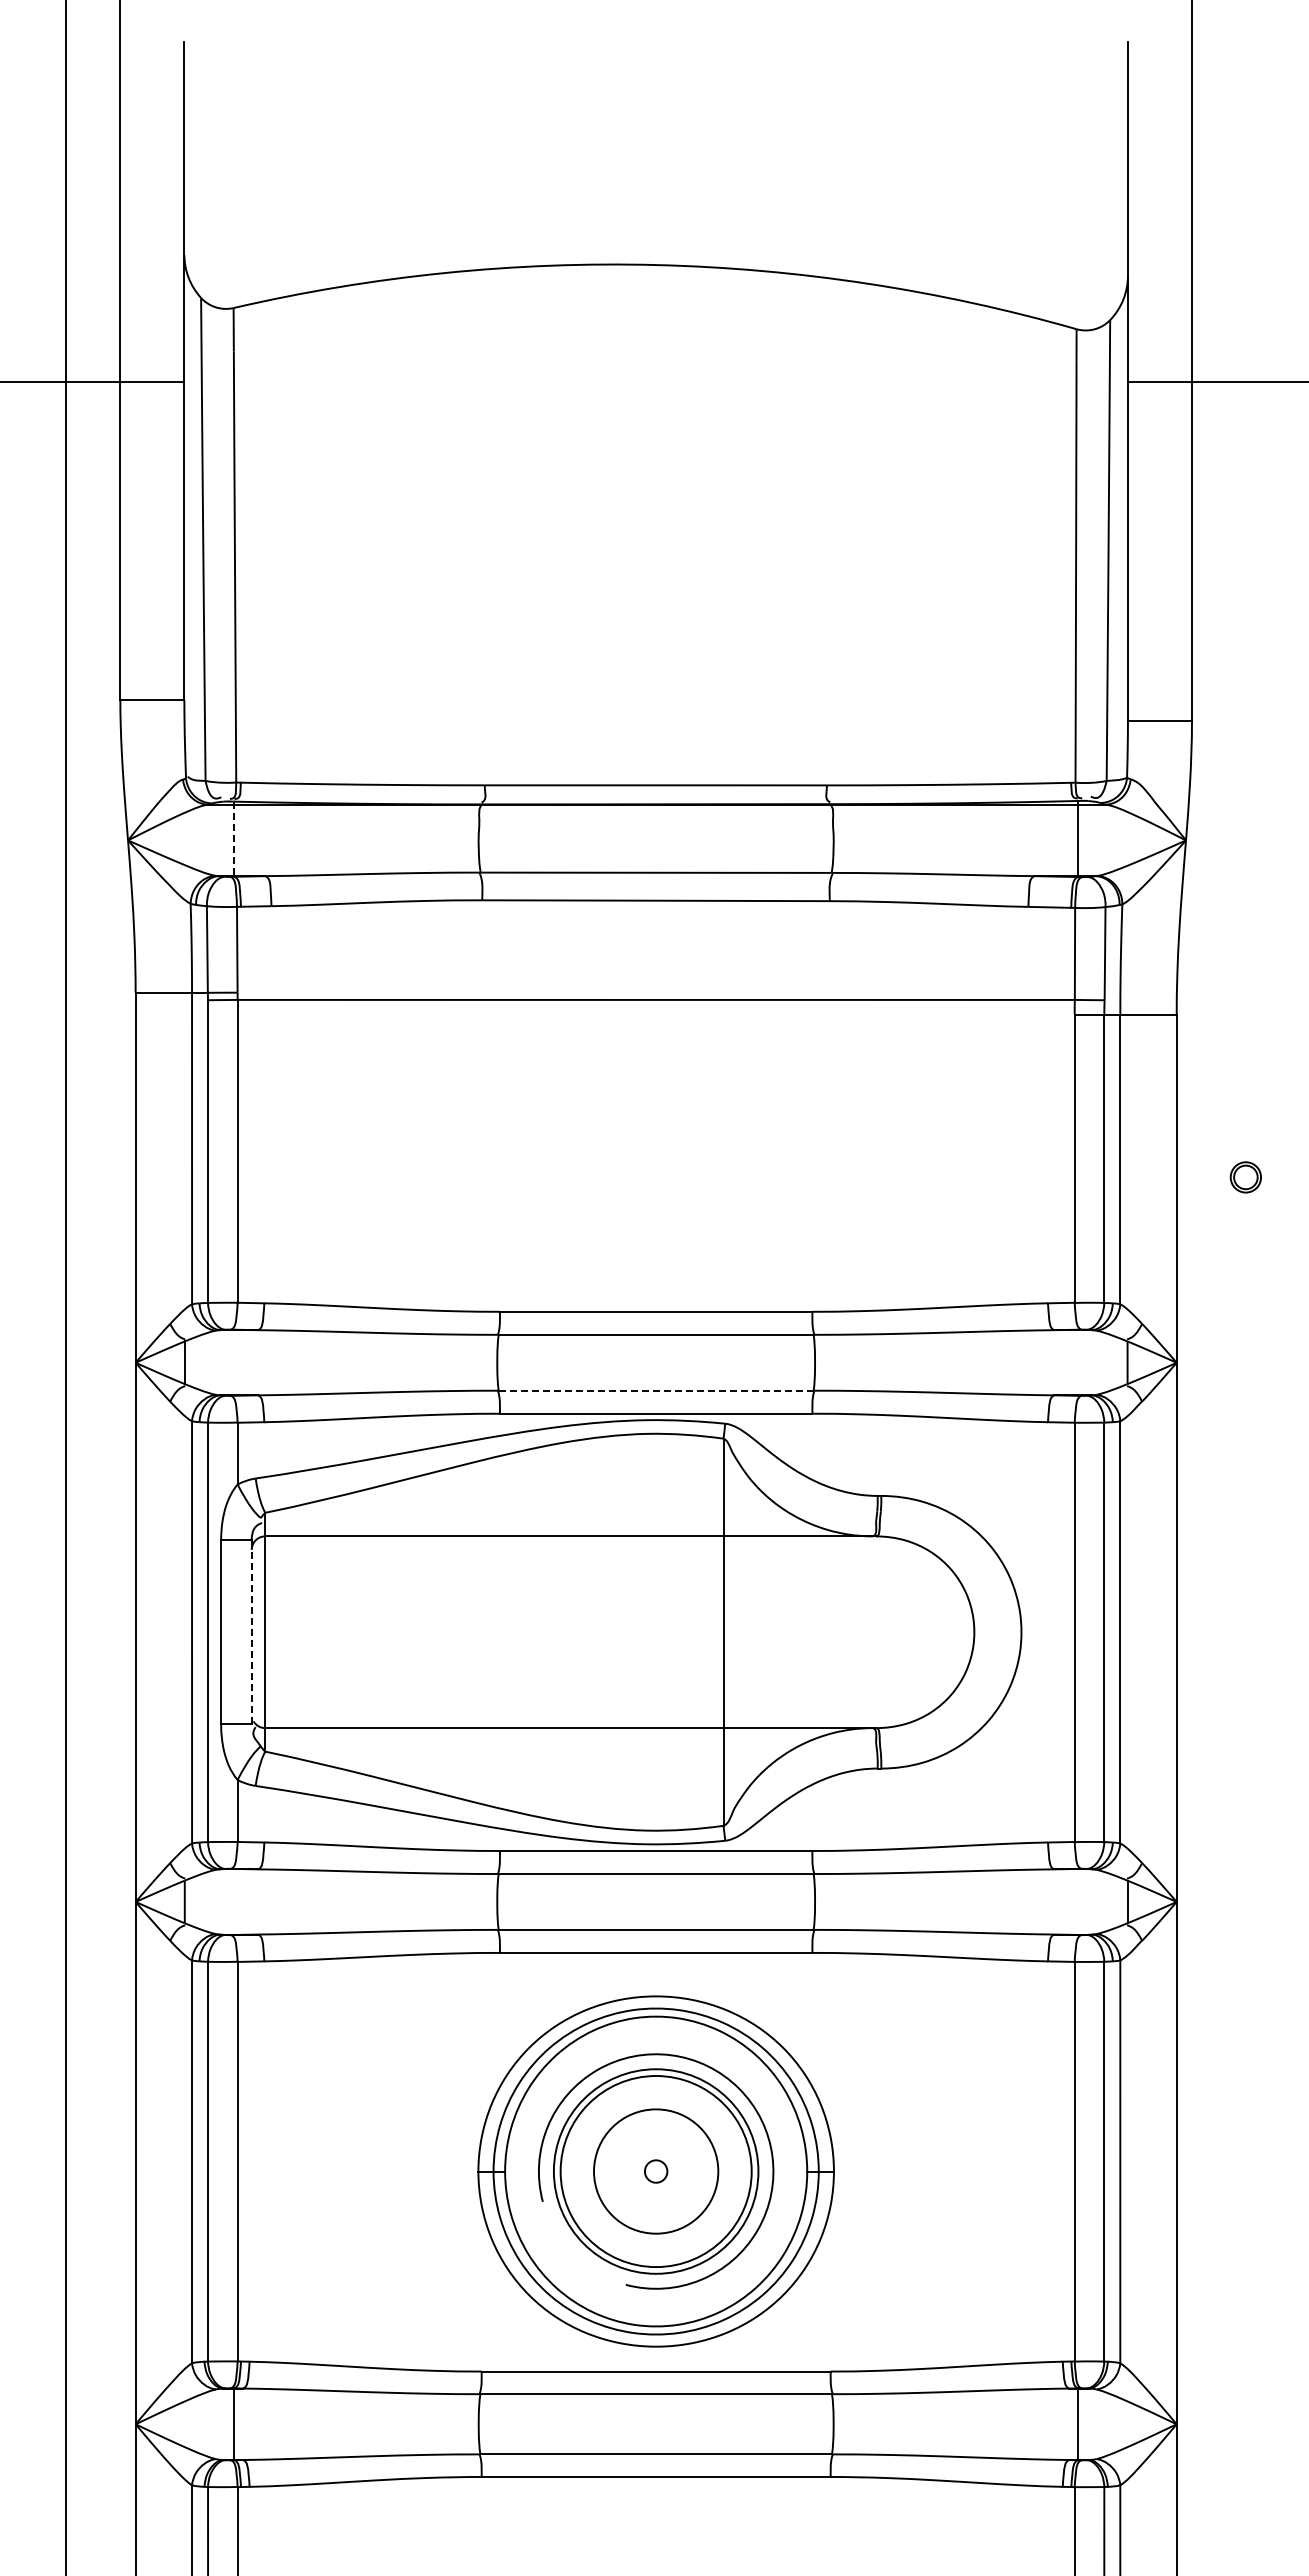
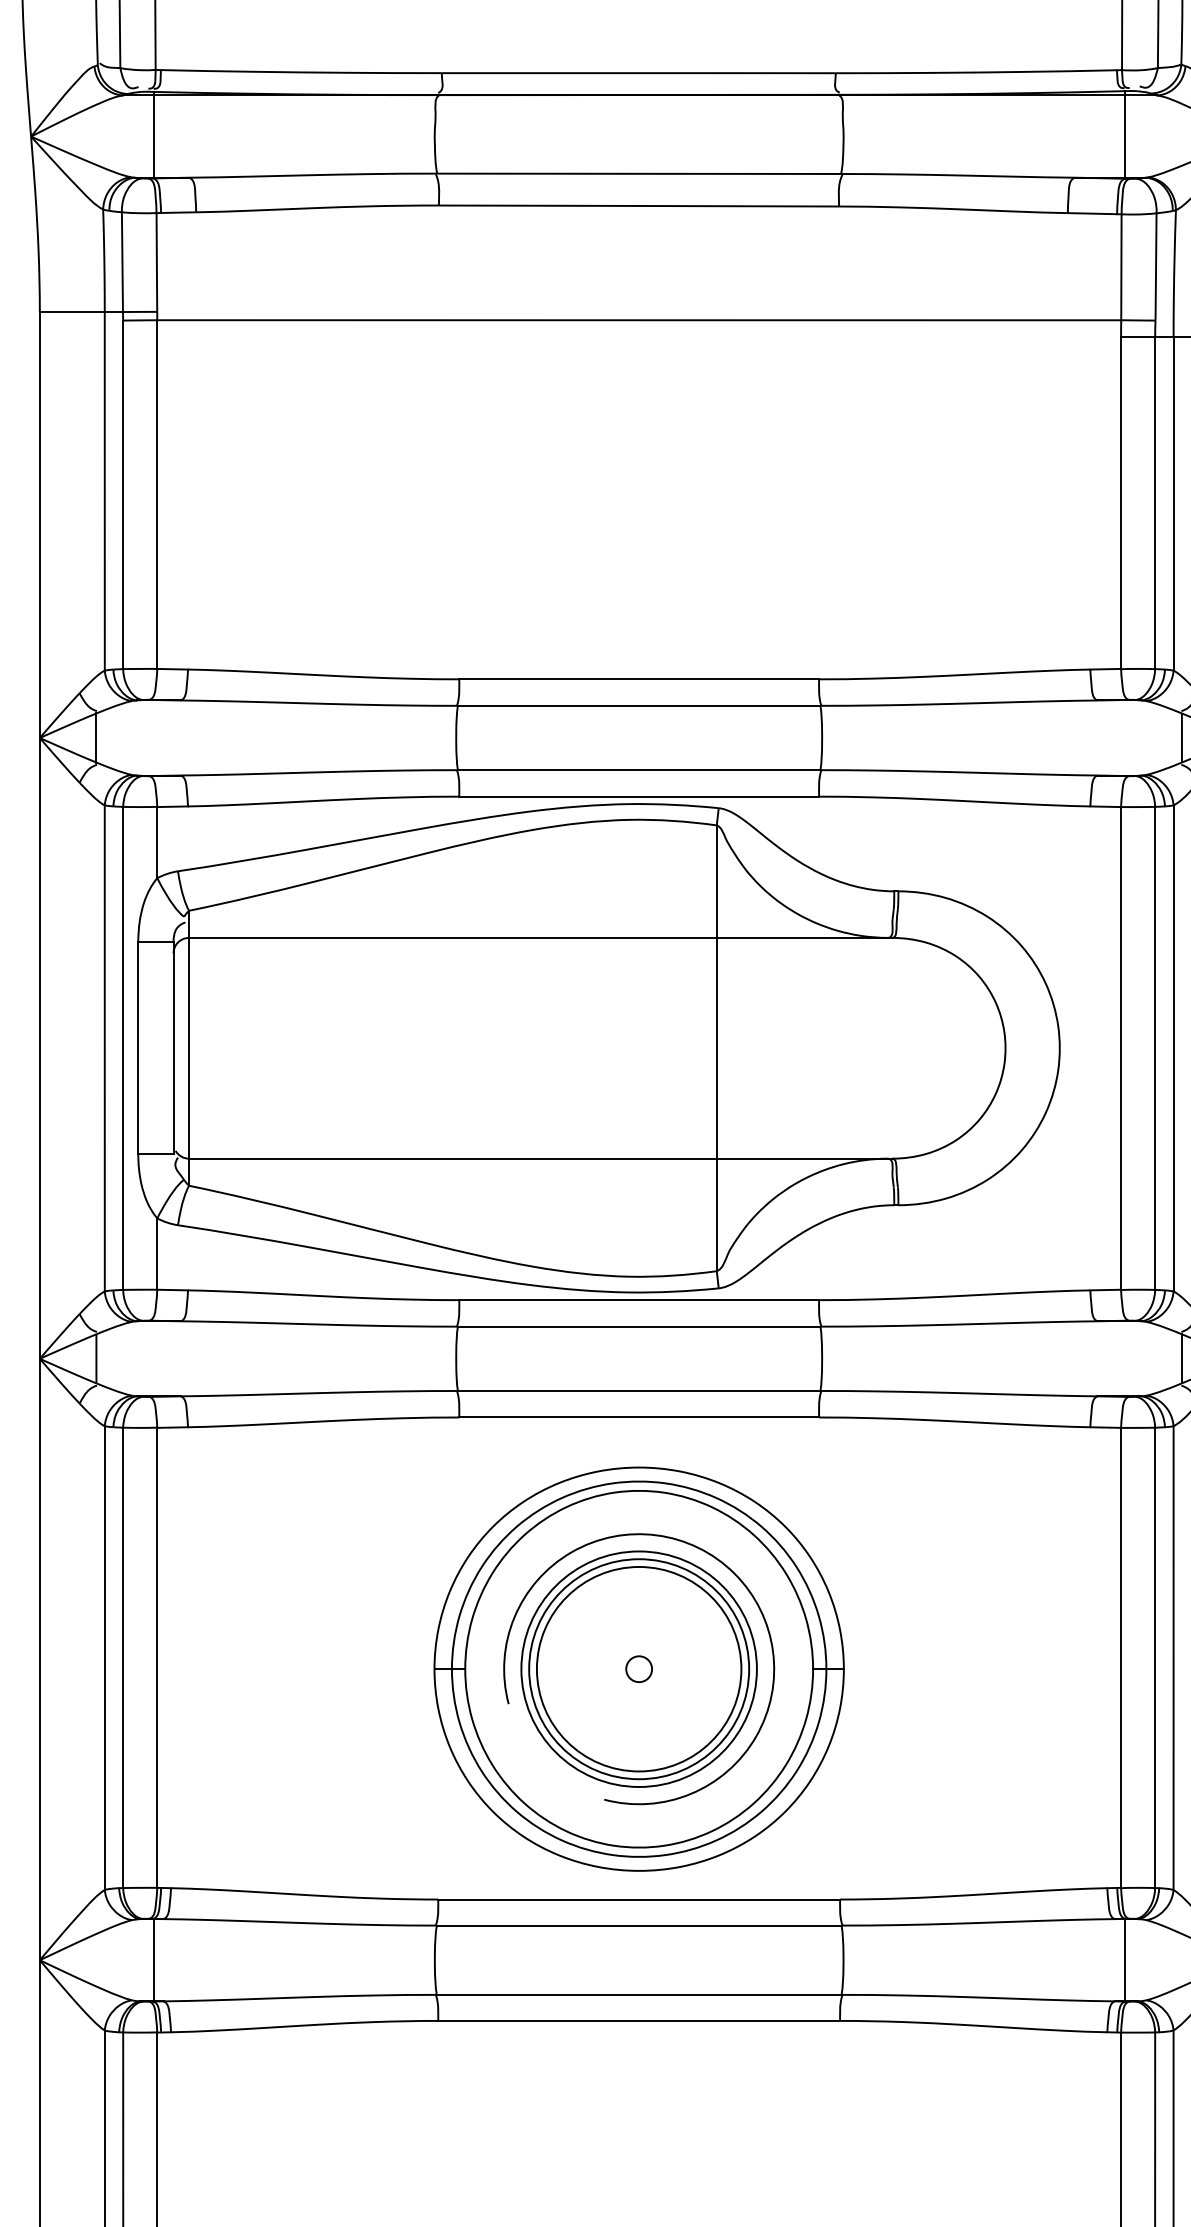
line: (234, 839) -> (153, 135), dashed -> solid
line: (656, 1390) -> (639, 769), dashed -> solid
line: (251, 1631) -> (173, 1047), dashed -> solid
circle: (655, 2171) -> (638, 1669), size x1.43

